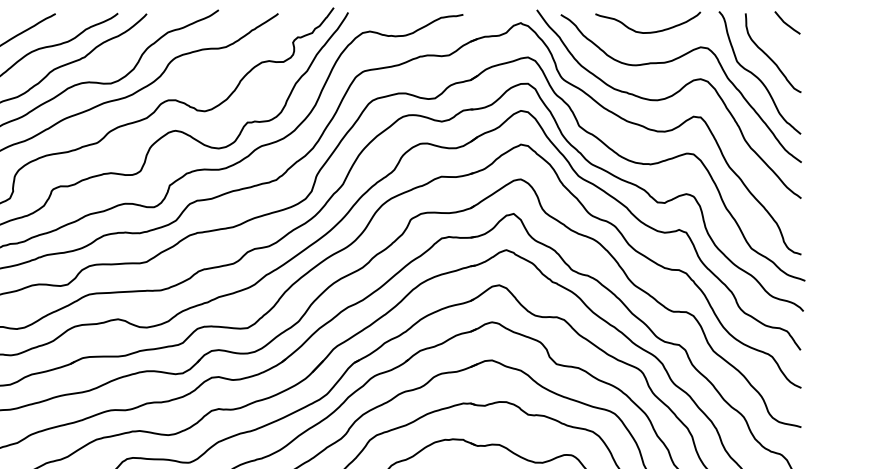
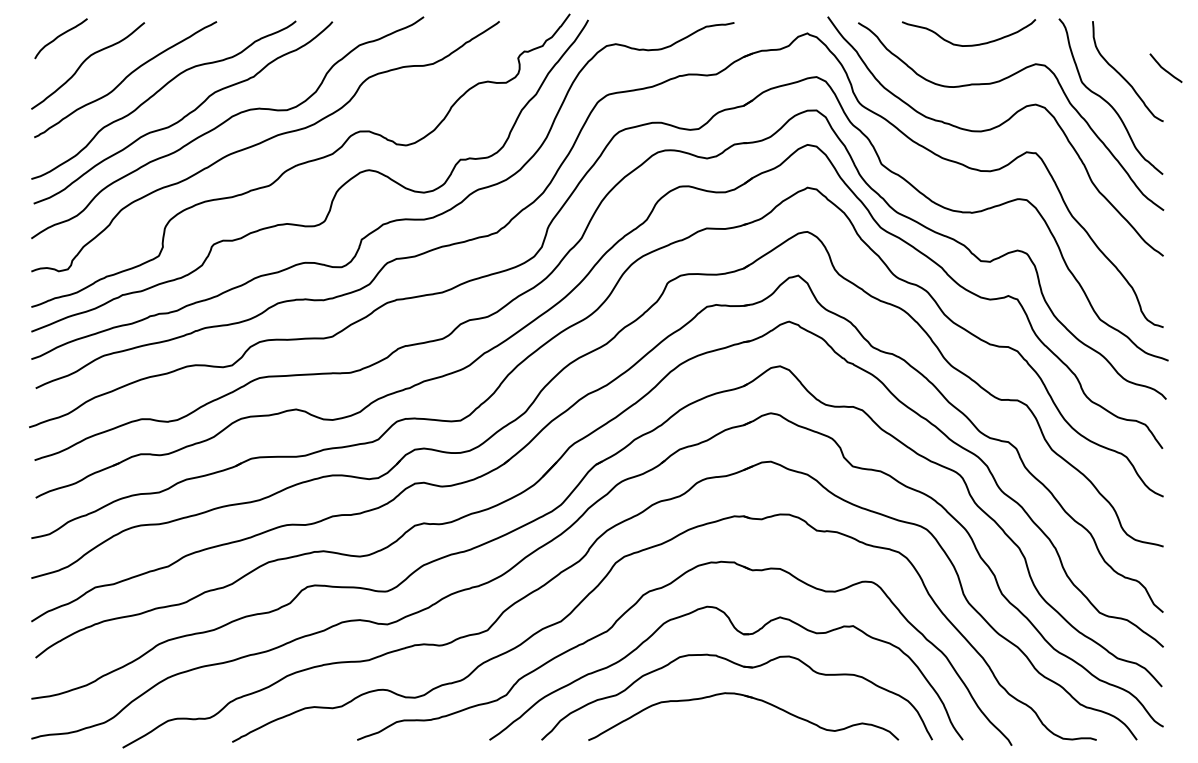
curve: (786, 23) -> (1164, 68), moved

